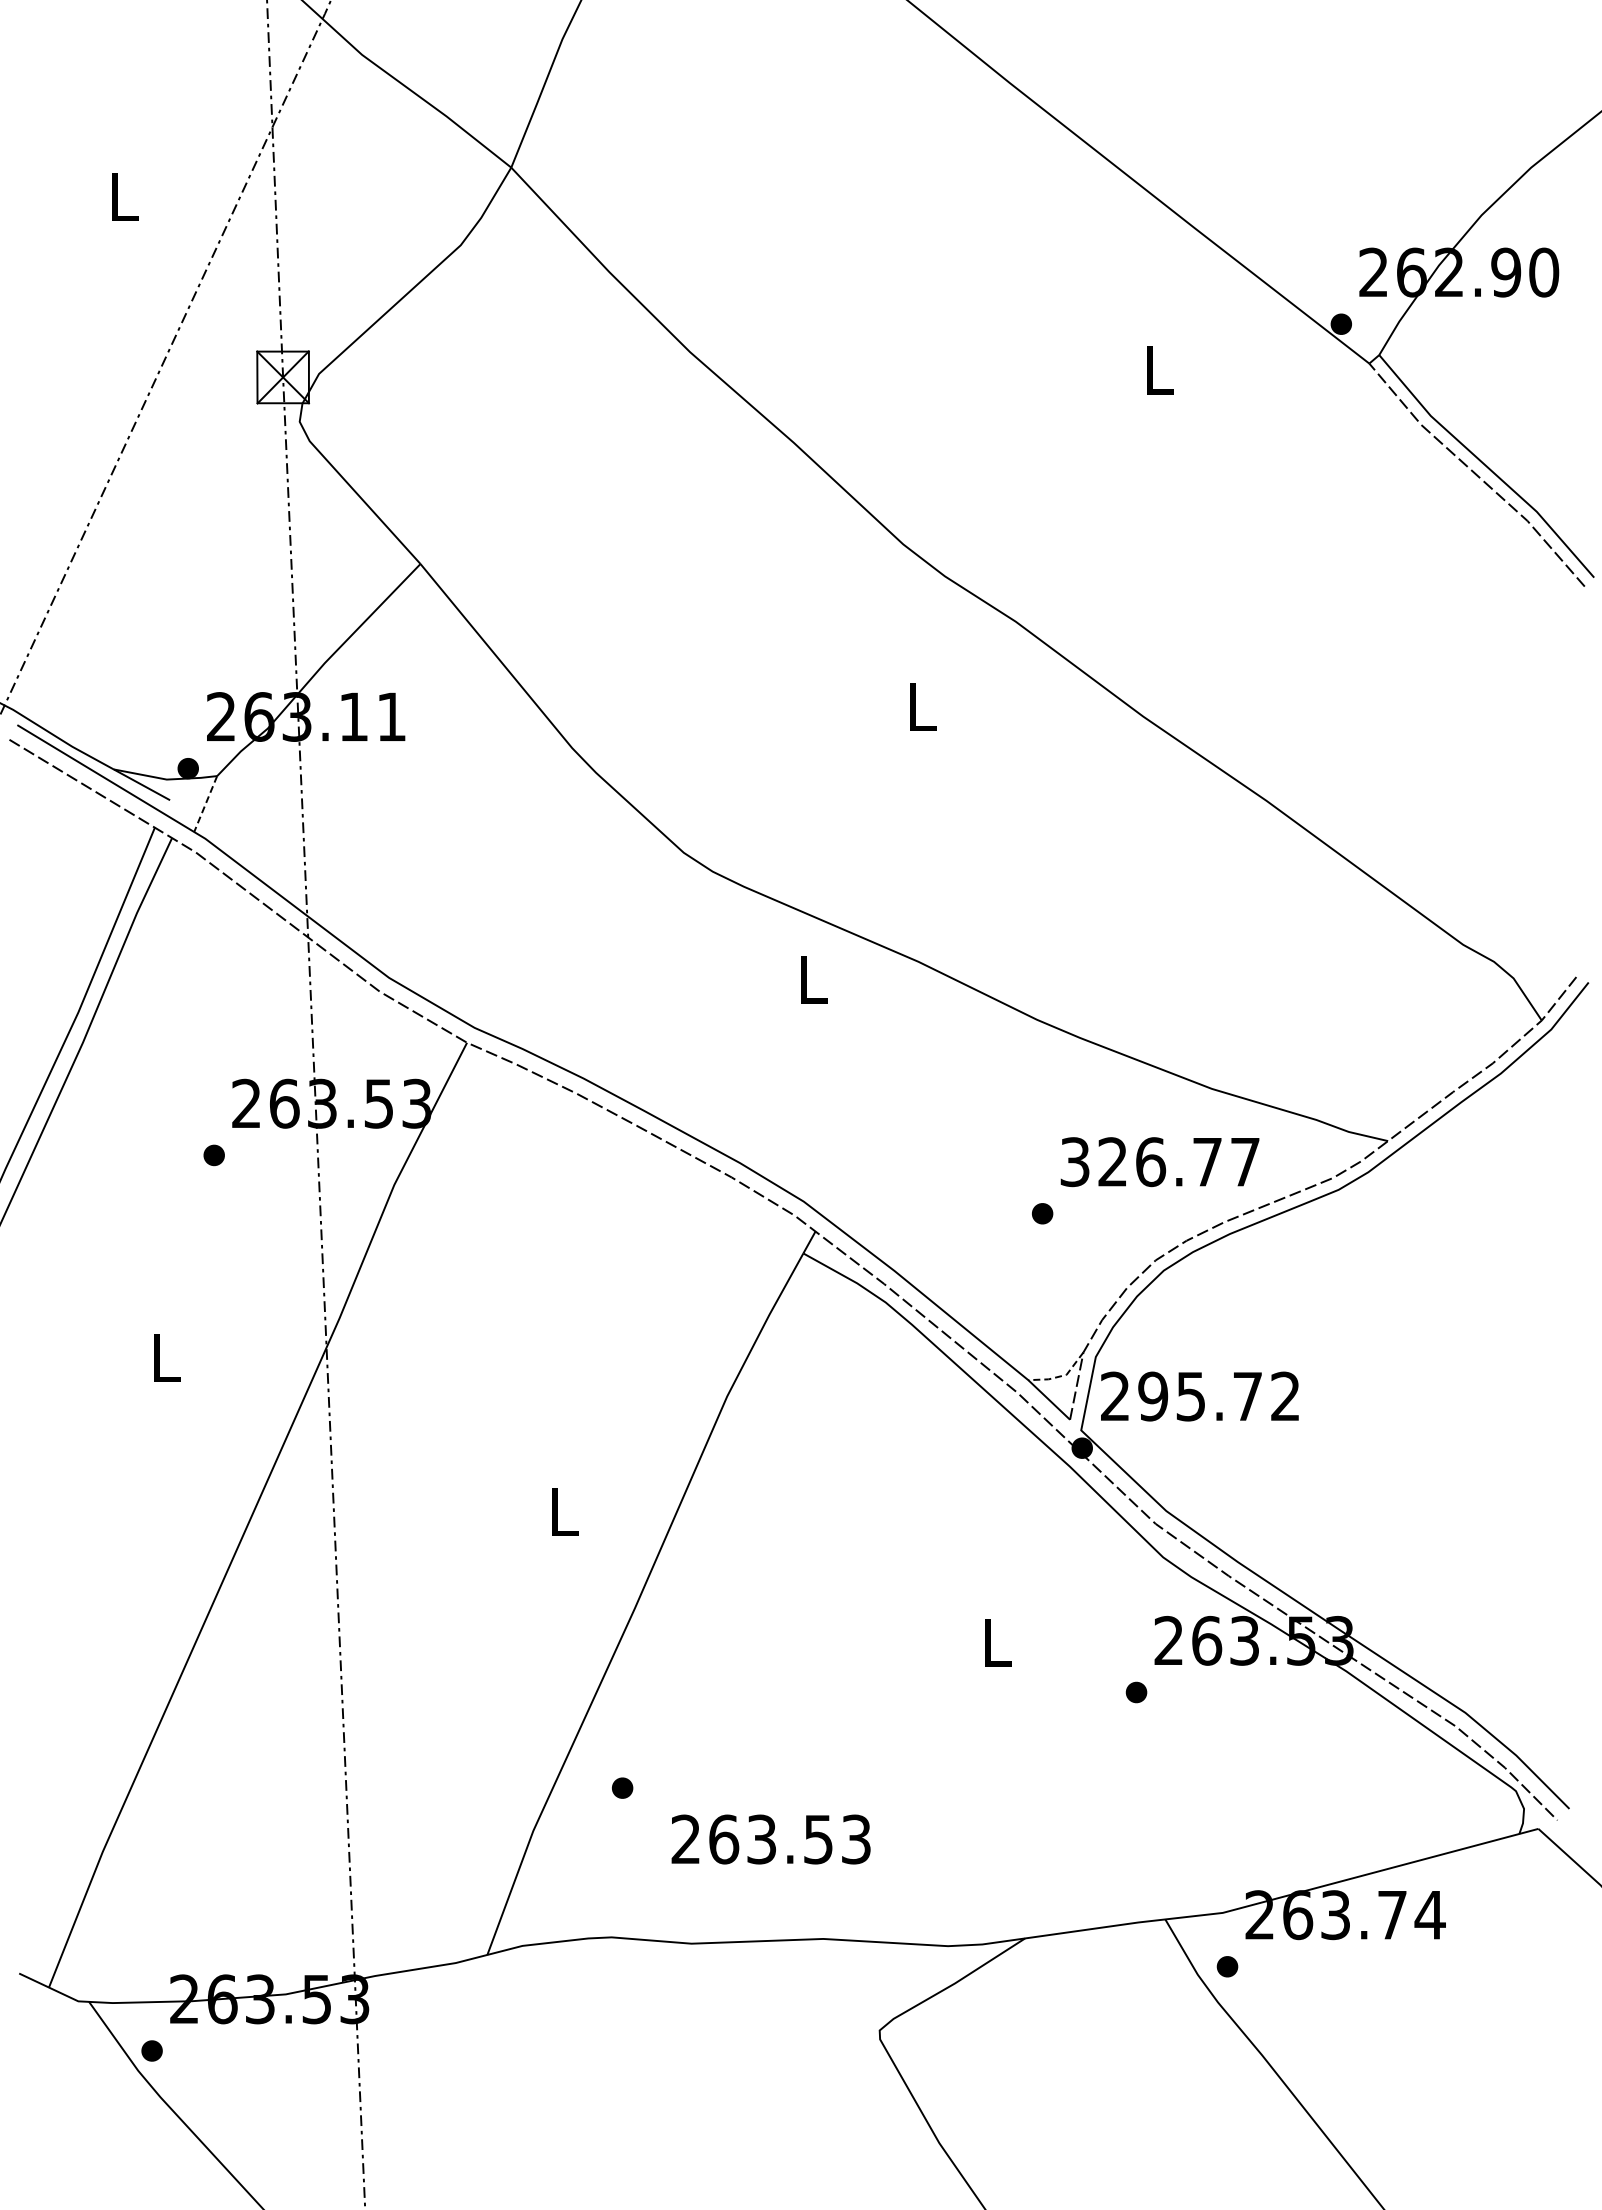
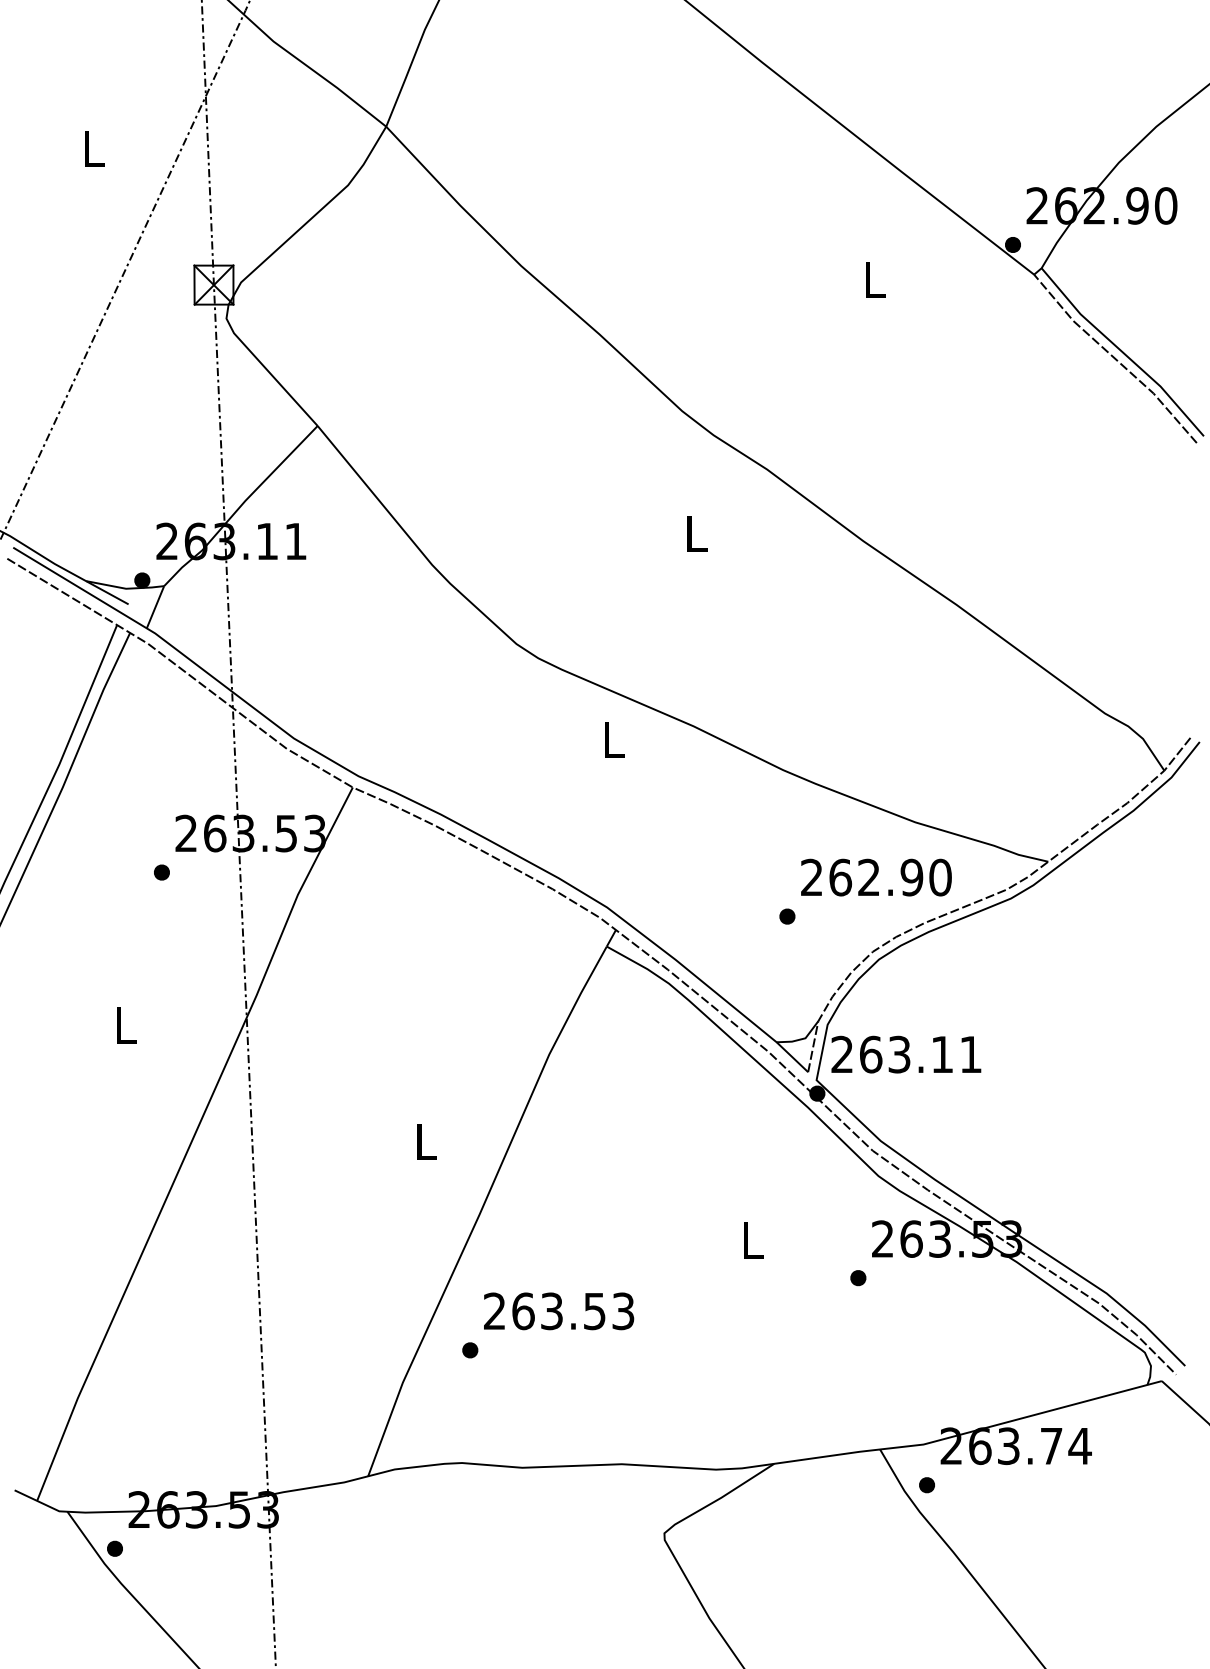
line: (205, 804) -> (155, 607), dashed -> solid
text: (1160, 1162) -> (876, 877), 326.77 -> 262.90
line: (1060, 1376) -> (800, 1039), dashed -> solid
text: (1218, 1396) -> (920, 1054), 295.72 -> 263.11
text: (770, 1839) -> (558, 1311), moved

